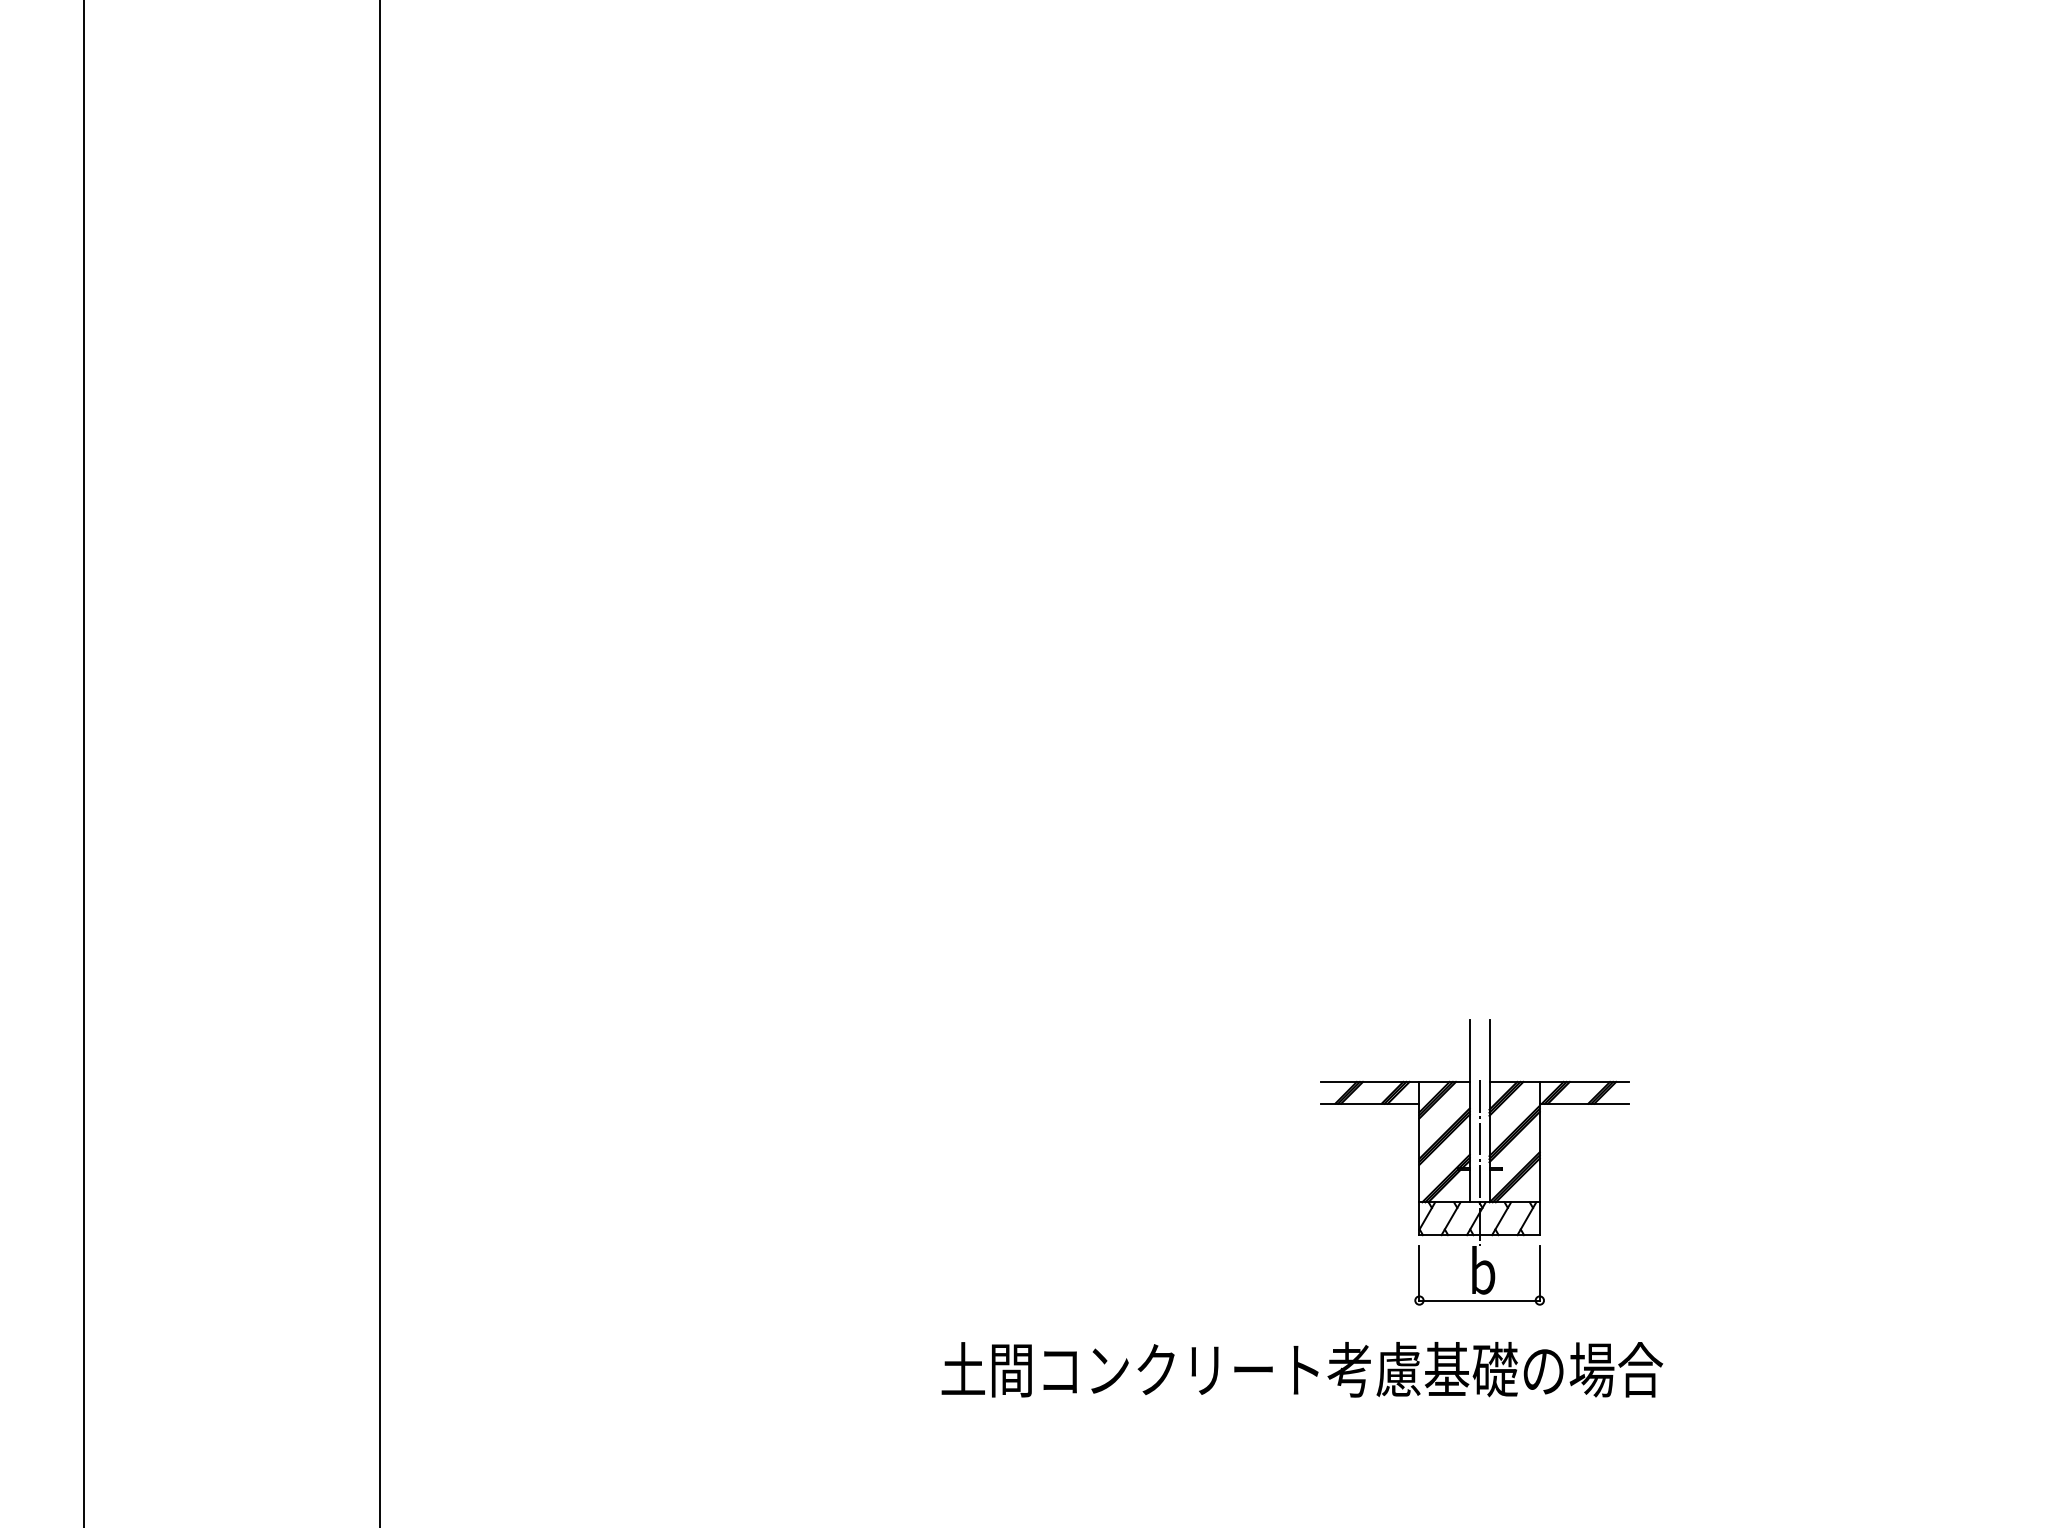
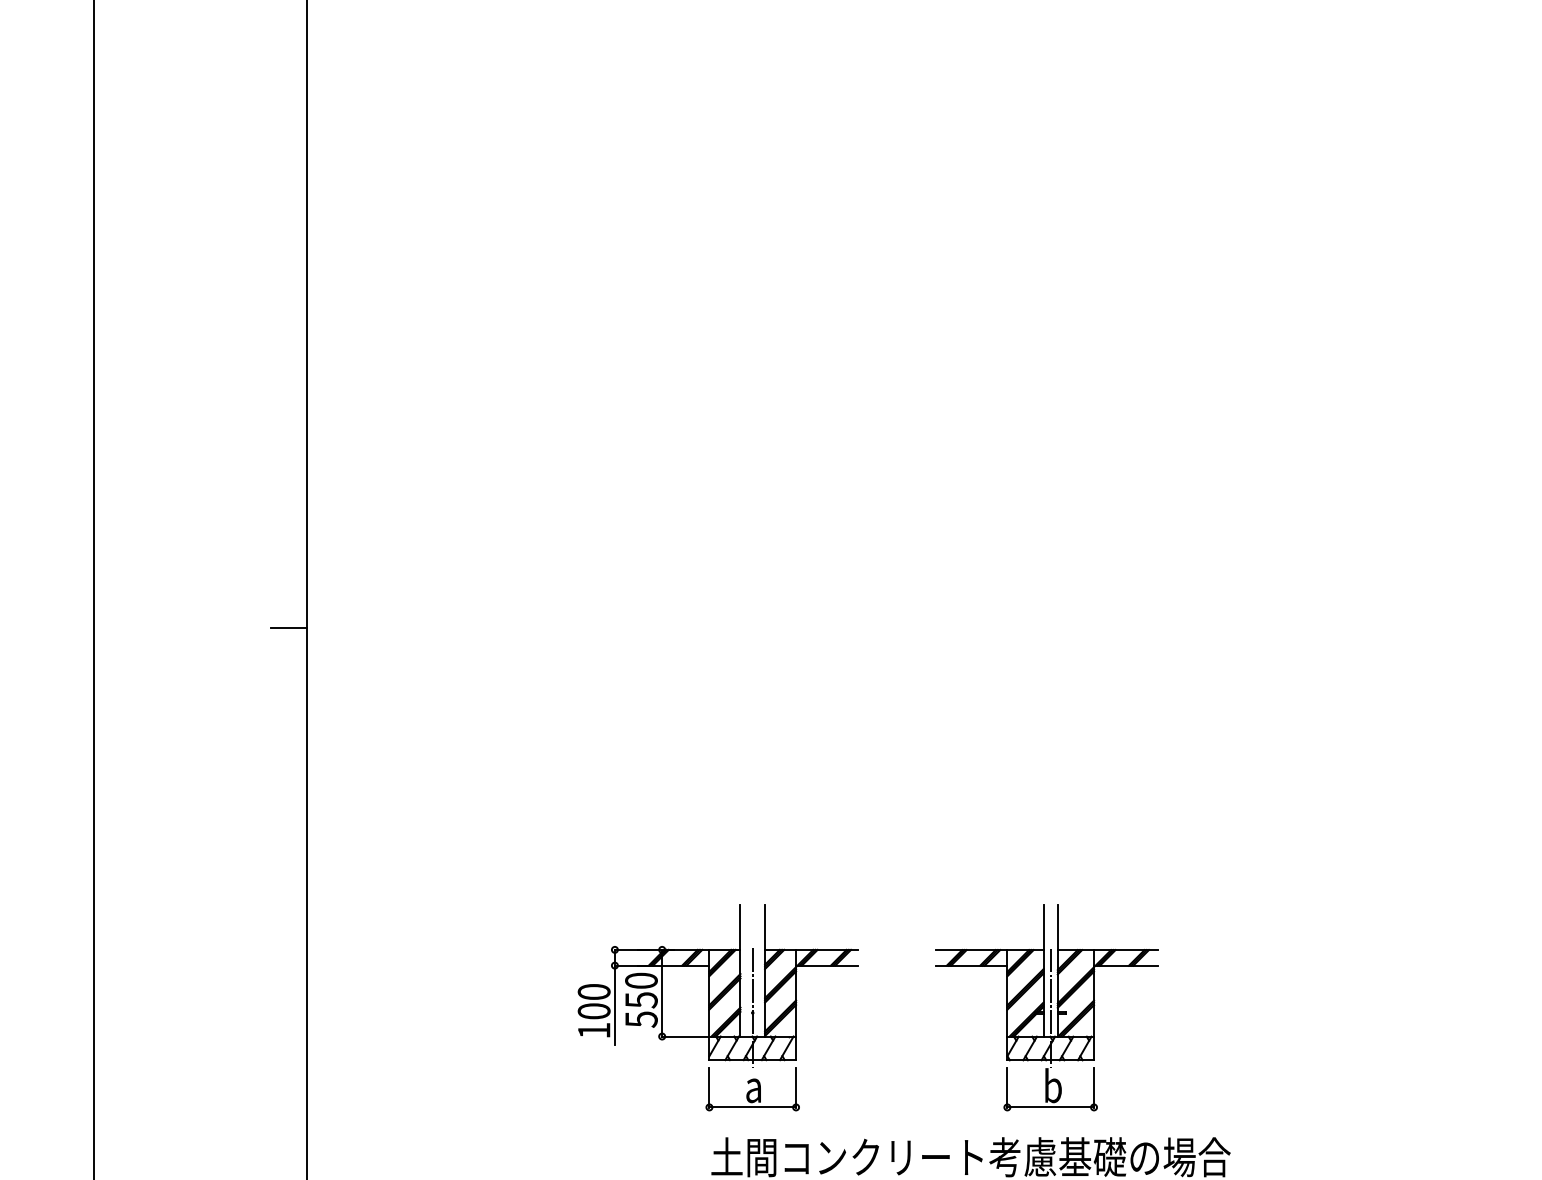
line: (354, 633) -> (288, 627), added
part: (950, 1161) -> (717, 1007), added
part: (1473, 1161) -> (1046, 1007), moved

